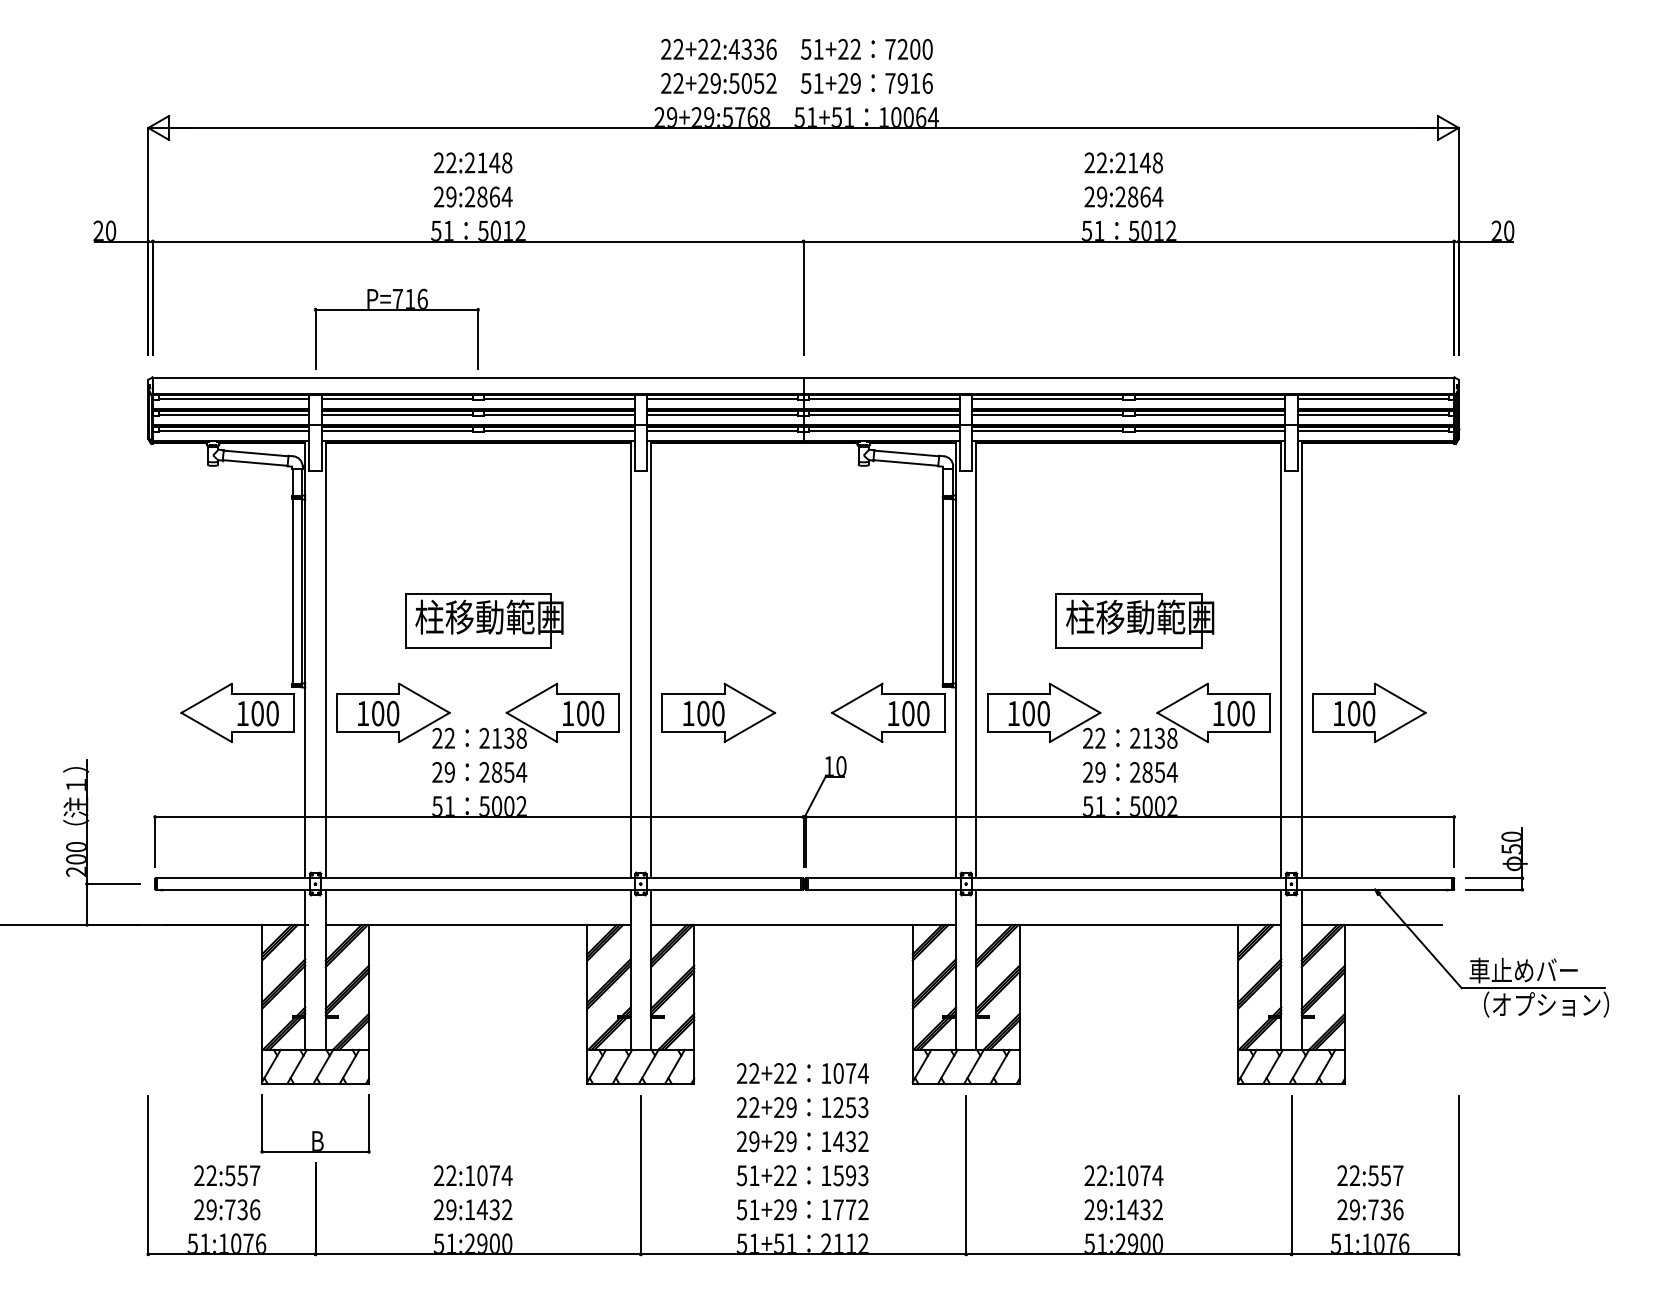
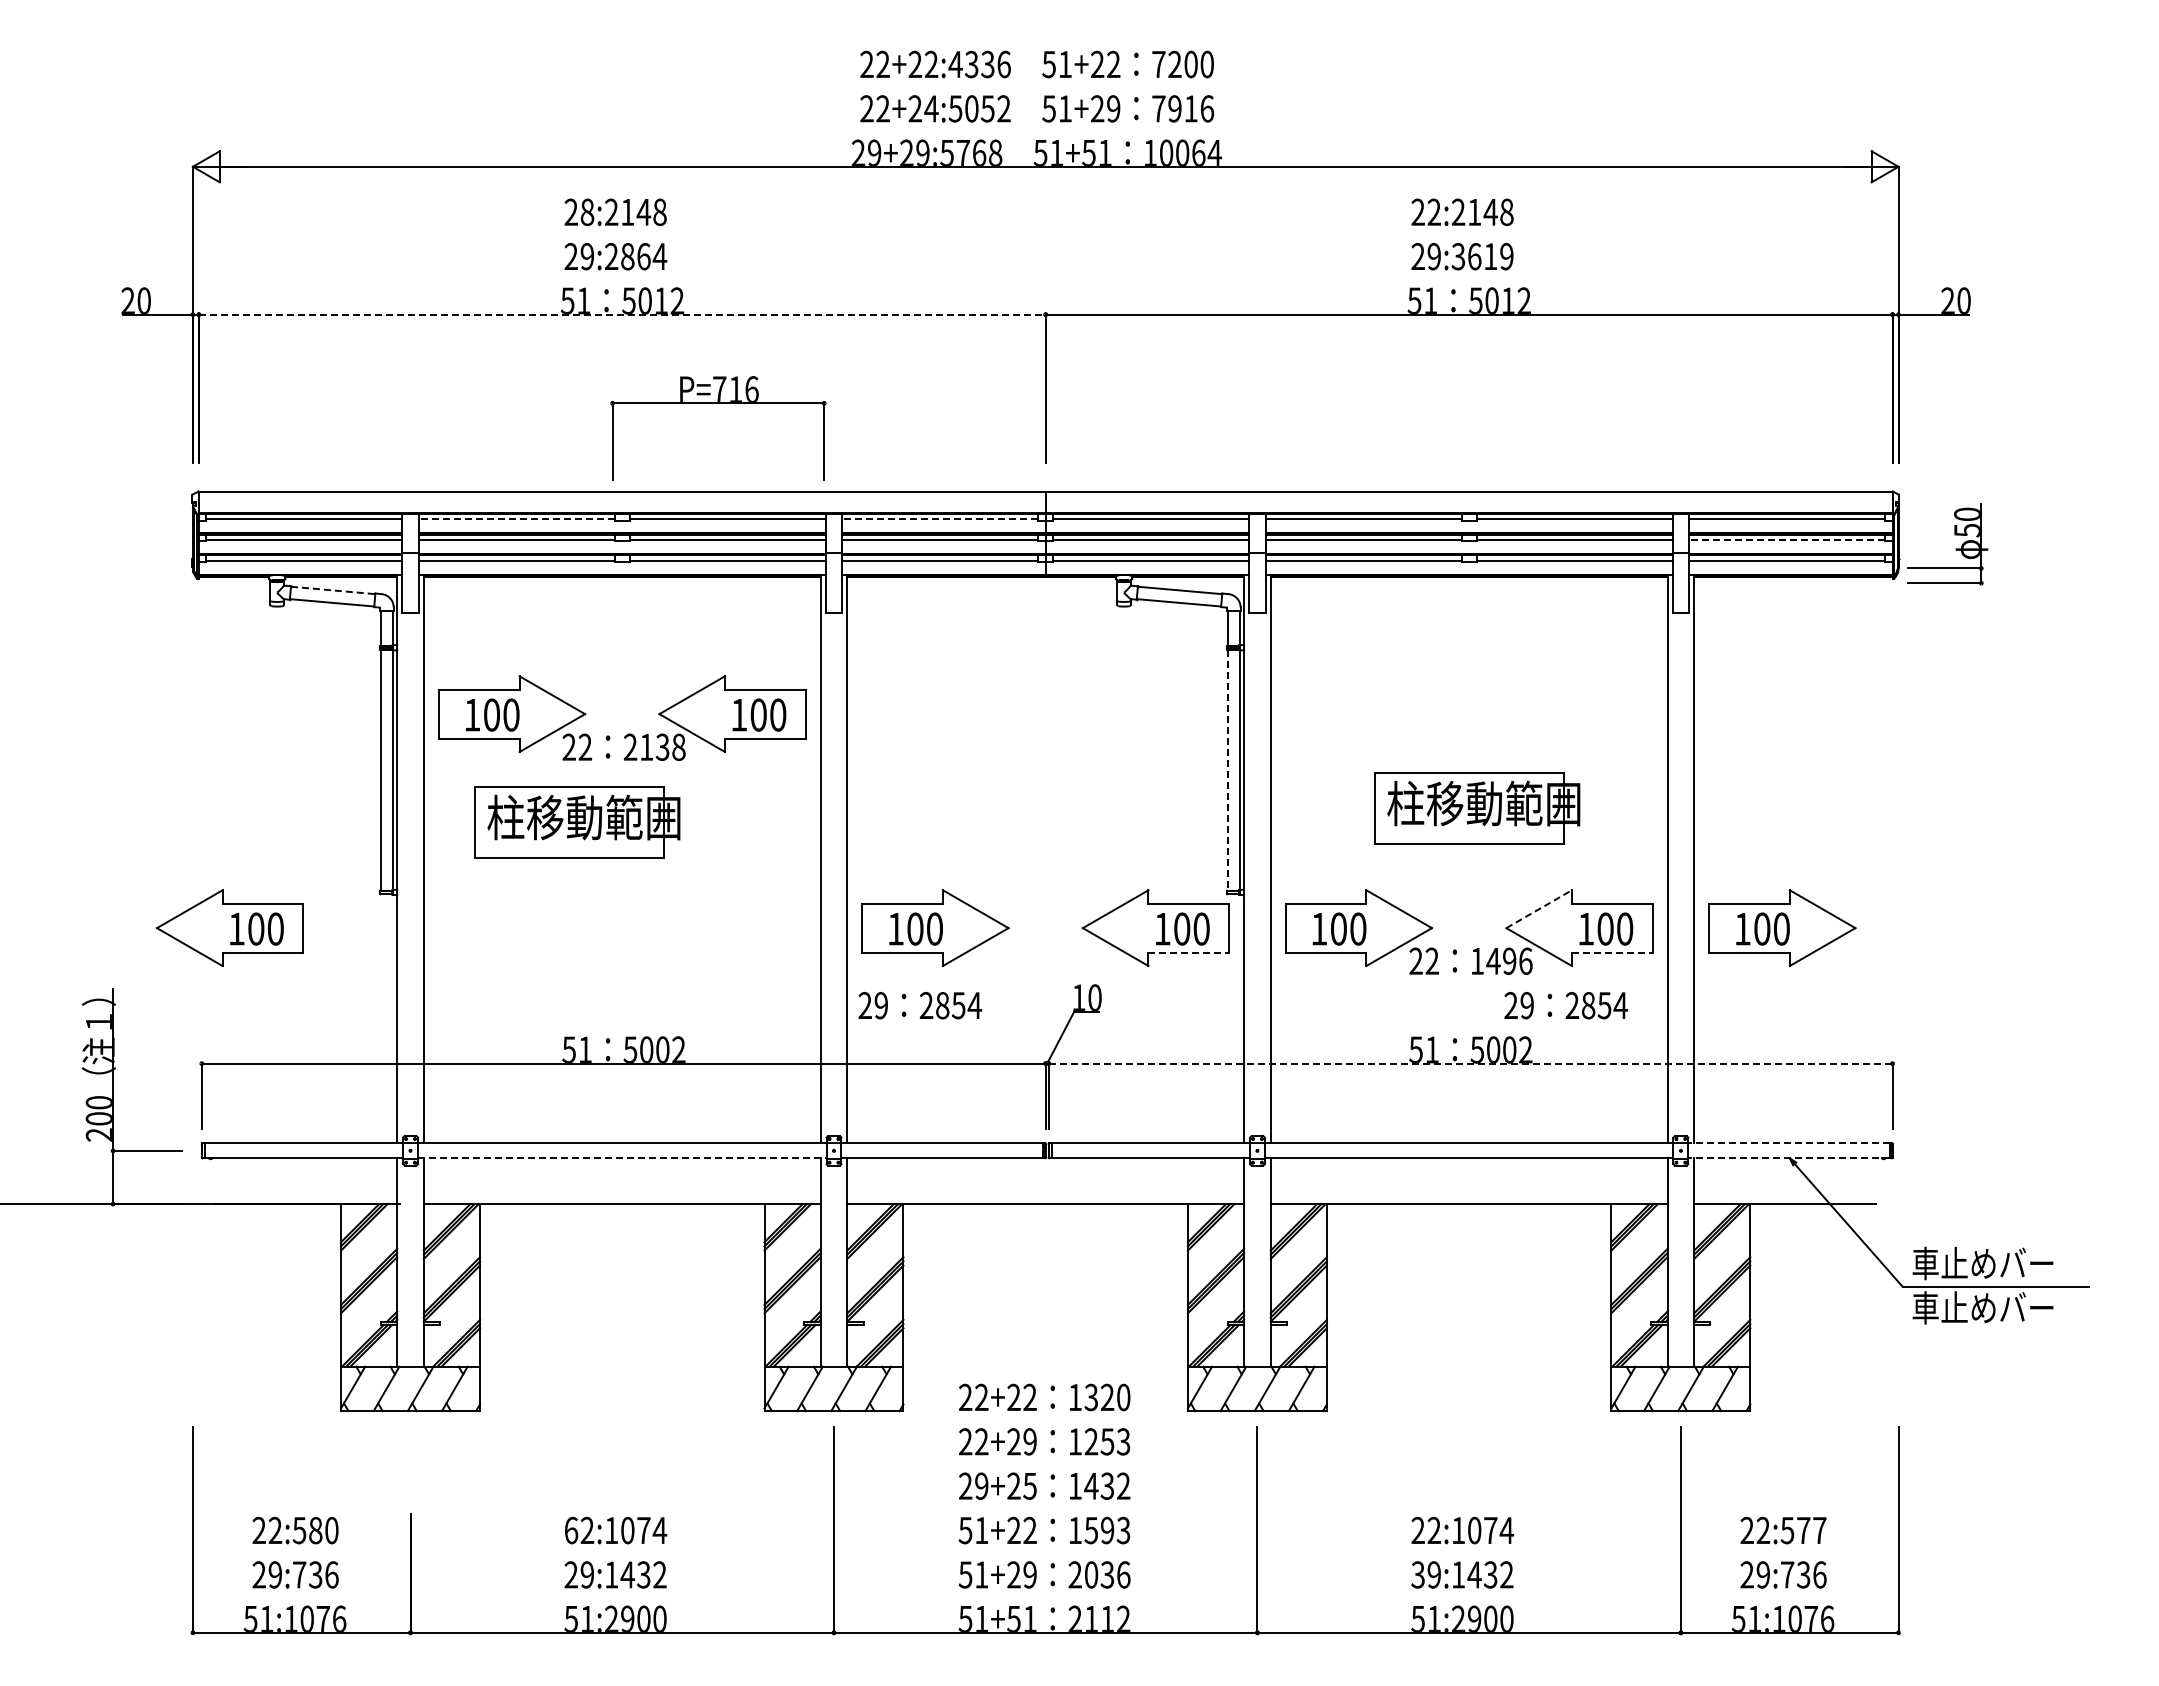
text: (715, 83) -> (931, 108), 22+29:5052 -> 22+24:5052
text: (451, 163) -> (587, 212), 22:2148 -> 28:2148
text: (1139, 196) -> (1482, 256), 29:2864 -> 29:3619
line: (478, 241) -> (622, 314), solid -> dashed
part: (396, 309) -> (718, 403), moved
line: (396, 398) -> (516, 519), solid -> dashed
line: (721, 398) -> (939, 519), solid -> dashed
line: (1372, 414) -> (1786, 539), solid -> dashed
line: (256, 453) -> (333, 590), solid -> dashed
line: (943, 591) -> (1227, 770), solid -> dashed
part: (484, 620) -> (577, 822), moved
line: (1182, 698) -> (1539, 909), solid -> dashed
part: (237, 712) -> (229, 927), moved
part: (482, 727) -> (628, 733), moved
line: (914, 731) -> (1189, 952), solid -> dashed
line: (1239, 731) -> (1612, 952), solid -> dashed
text: (1153, 737) -> (1501, 960), 2138 -> 1496
text: (479, 772) -> (920, 1005), moved
text: (1129, 772) -> (1565, 1005), moved
line: (1129, 816) -> (1470, 1063), solid -> dashed
part: (1502, 863) -> (1955, 548), moved
line: (1374, 878) -> (1788, 1143), solid -> dashed
line: (478, 889) -> (622, 1158), solid -> dashed
line: (1374, 889) -> (1788, 1158), solid -> dashed
text: (1539, 1004) -> (2003, 1307), （オプション） -> 車止めバー
text: (851, 1073) -> (1107, 1397), 1074 -> 1320
part: (315, 1131) -> (410, 1472), removed
text: (791, 1141) -> (1029, 1485), 29+29 -> 29+25
text: (248, 1175) -> (323, 1530), 22:557 -> 22:580
text: (439, 1175) -> (571, 1530), 22:1074 -> 62:1074
text: (1385, 1175) -> (1803, 1530), 22:557 -> 22:577
text: (844, 1209) -> (1099, 1574), 1772 -> 2036
text: (1089, 1209) -> (1417, 1574), 29:1432 -> 39:1432

